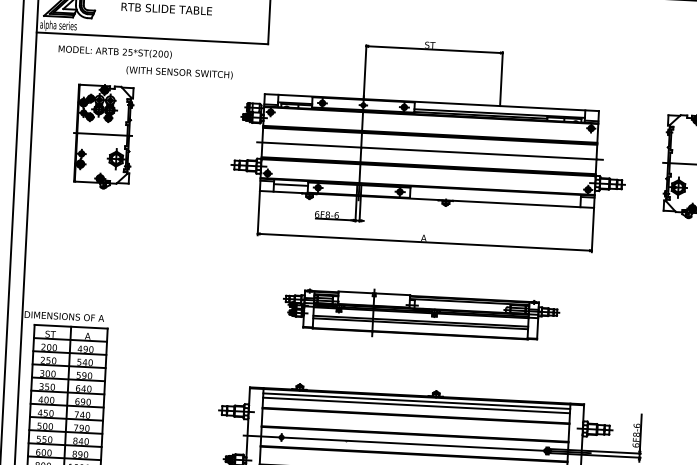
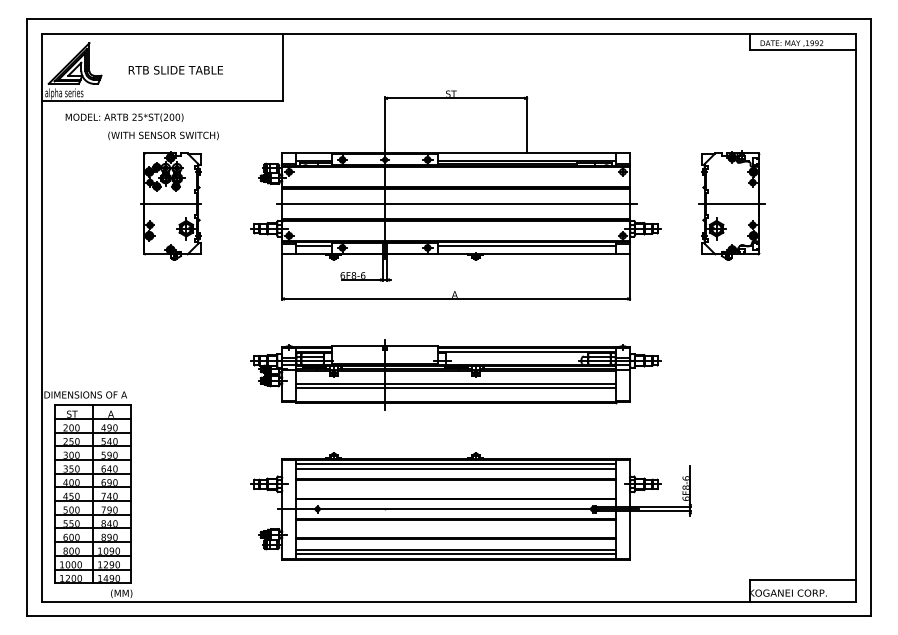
text: (179, 72) -> (163, 135), moved
part: (102, 135) -> (170, 205), moved
line: (494, 195) -> (526, 246), added
part: (420, 314) -> (455, 374), size x1.43

